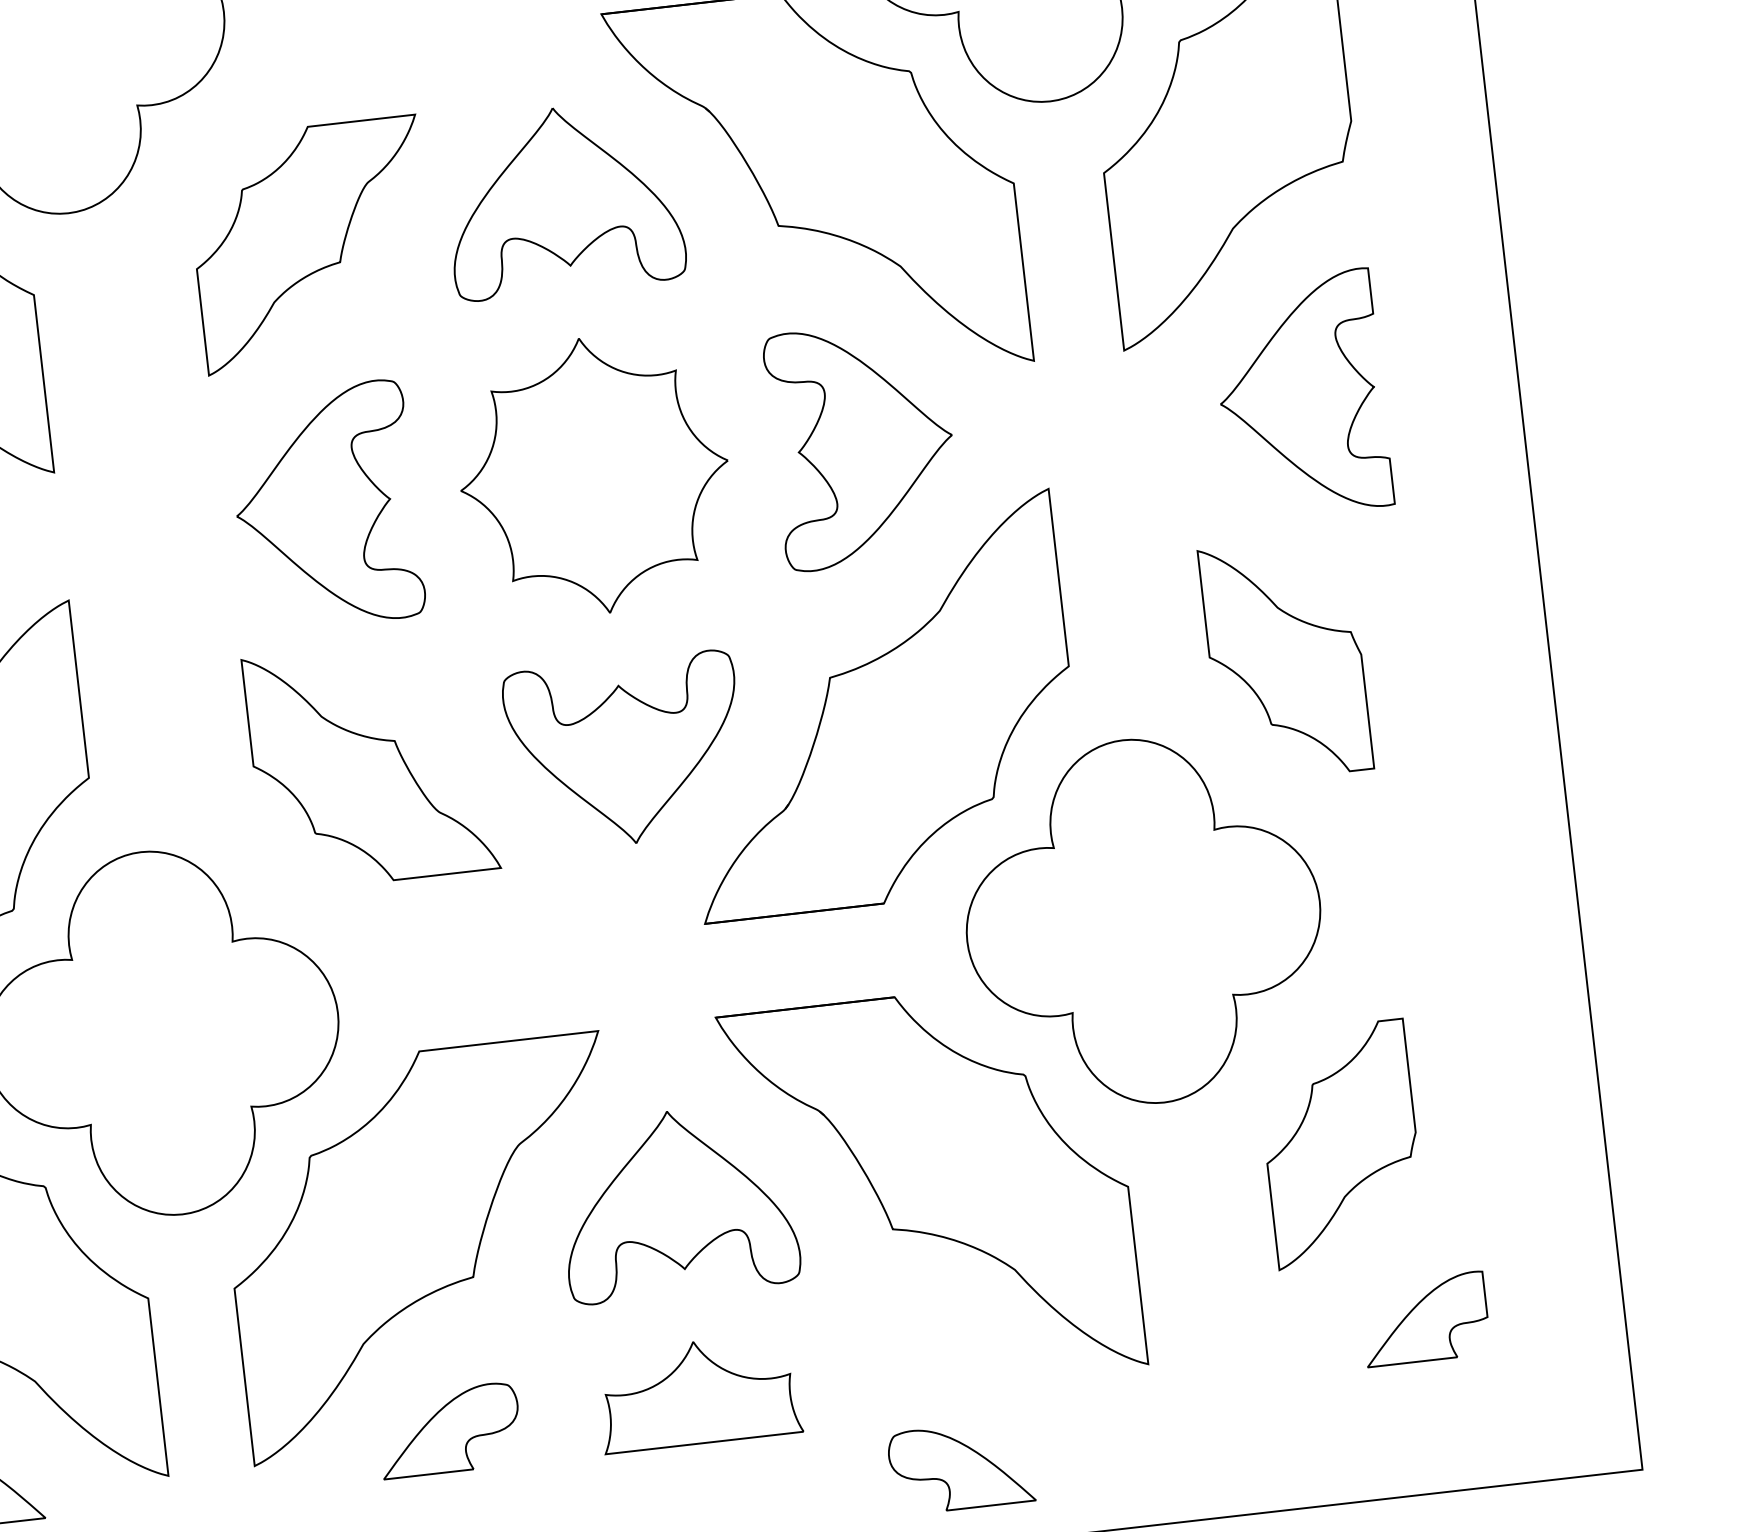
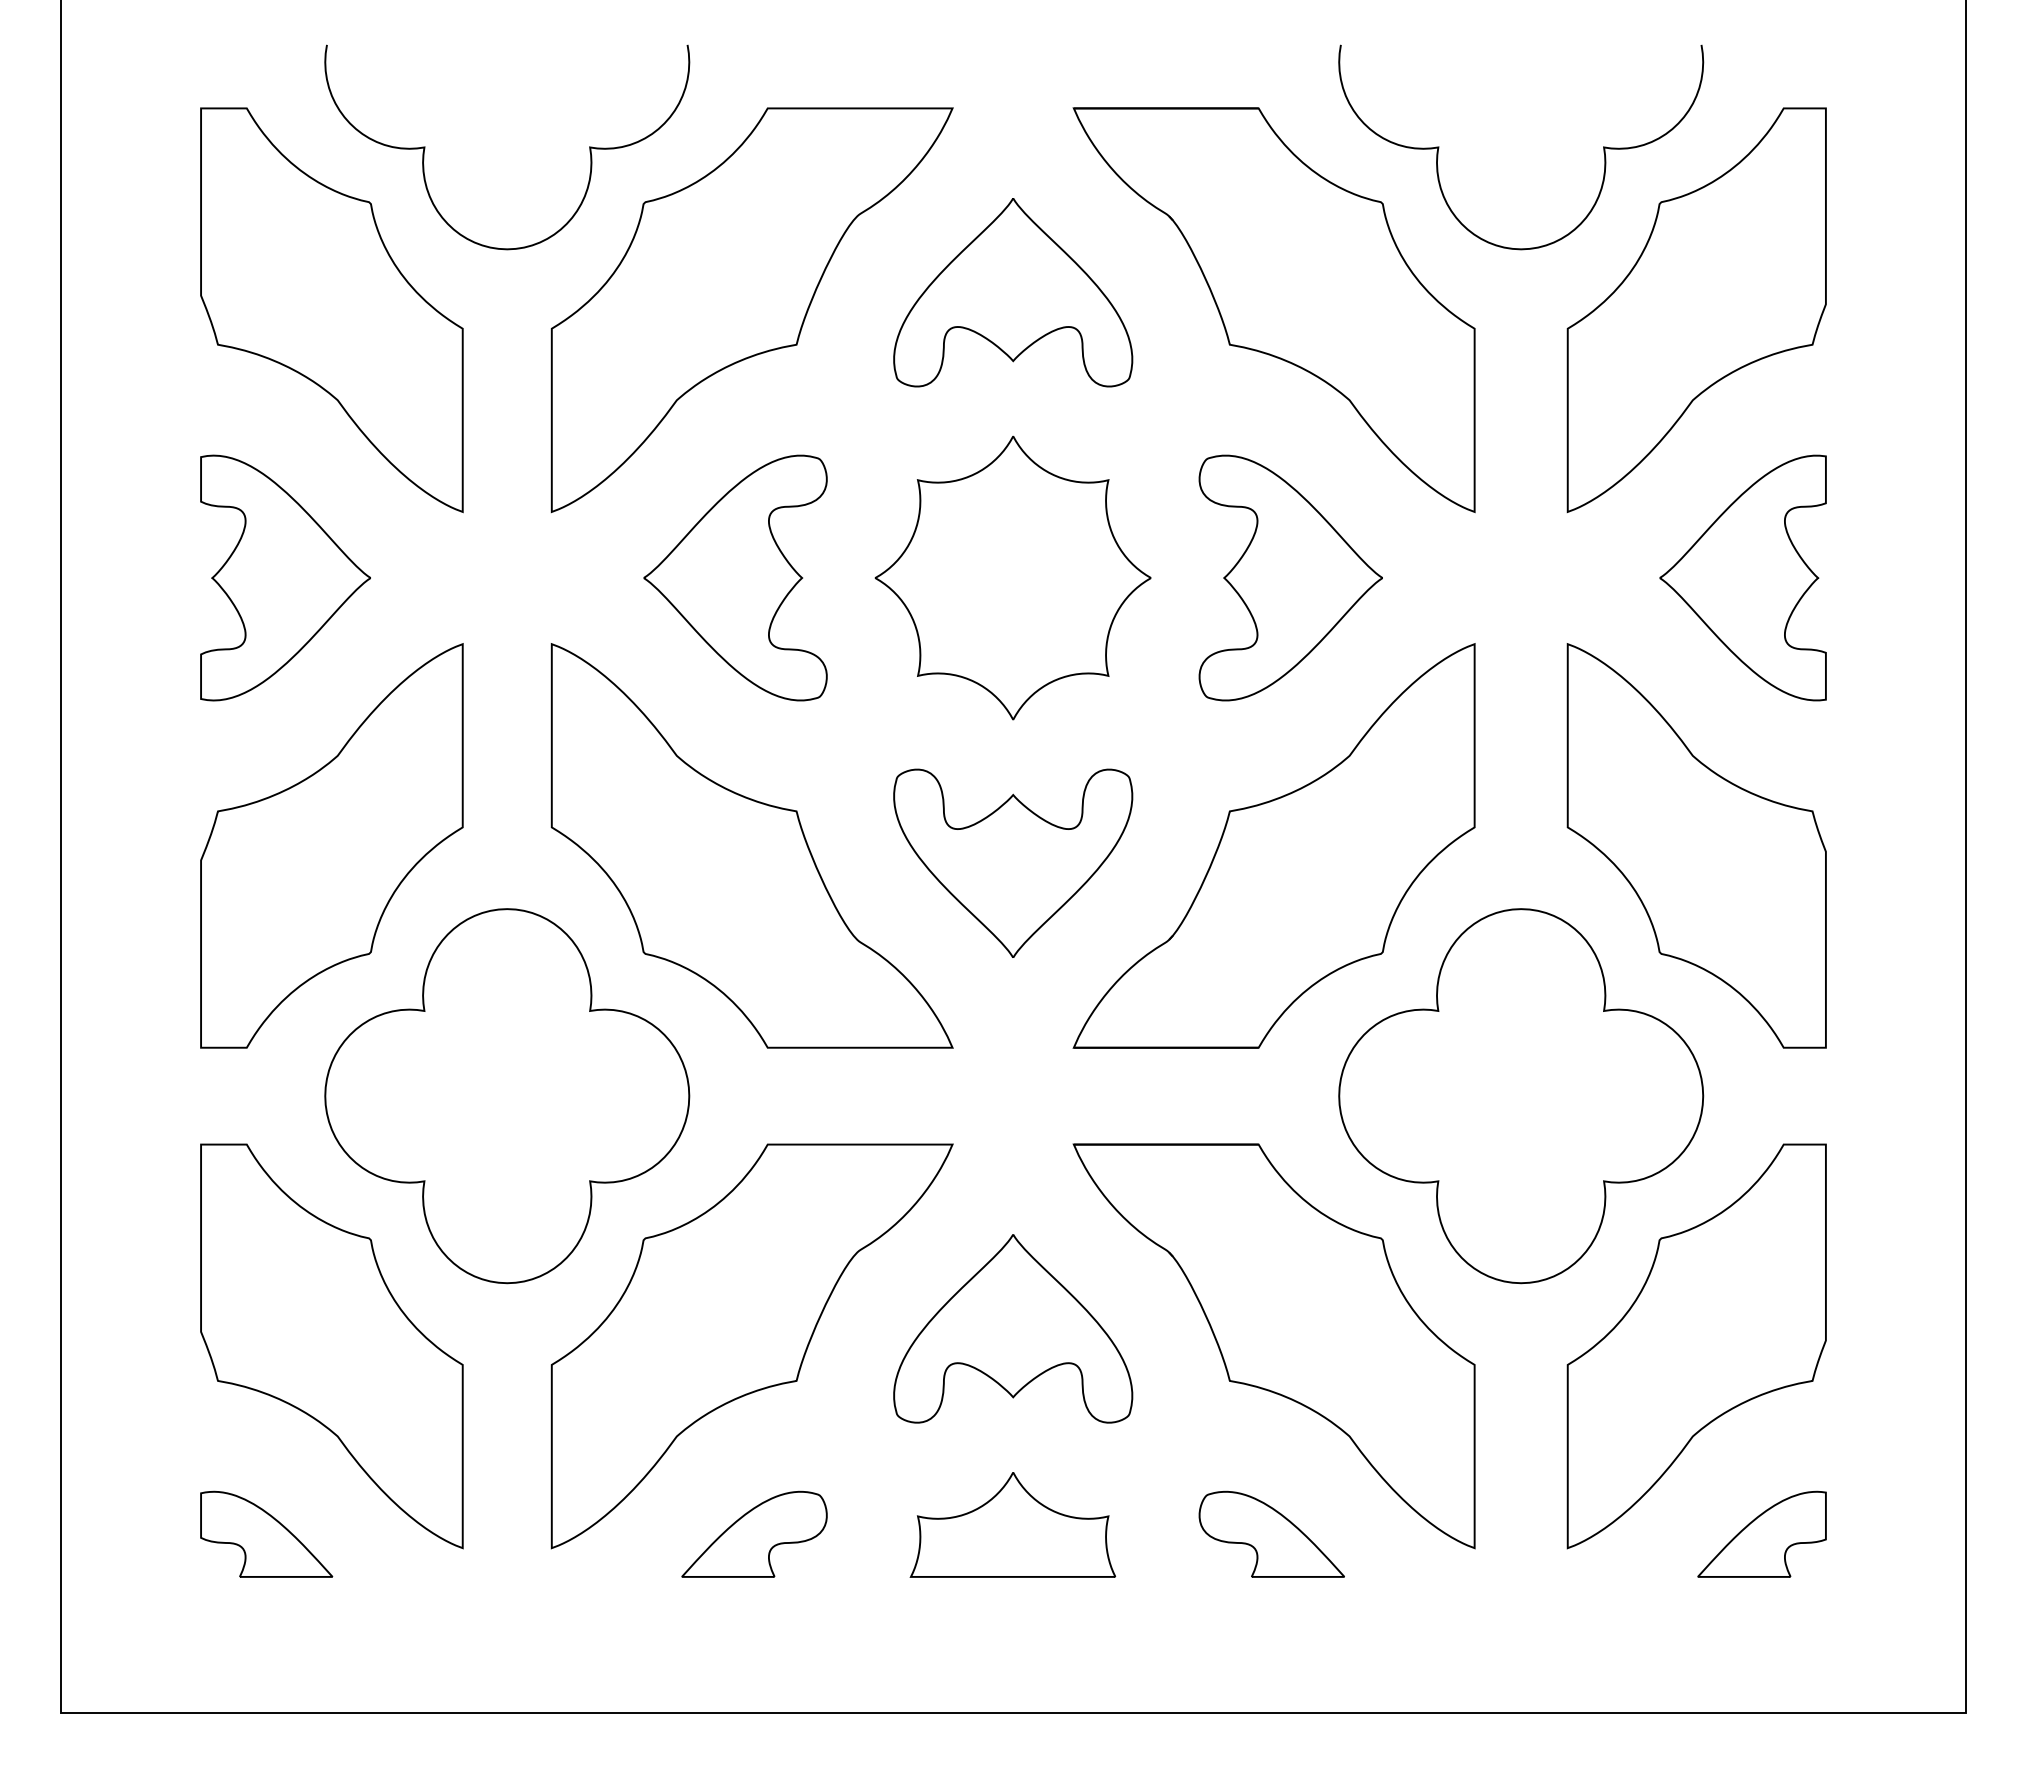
part: (311, 244) -> (751, 309), size x1.67
part: (1285, 659) -> (1696, 845), size x1.67
part: (370, 763) -> (751, 845), size x1.67
part: (1340, 1144) -> (1696, 1346), size x1.67
part: (960, 1466) -> (1271, 1533), moved

